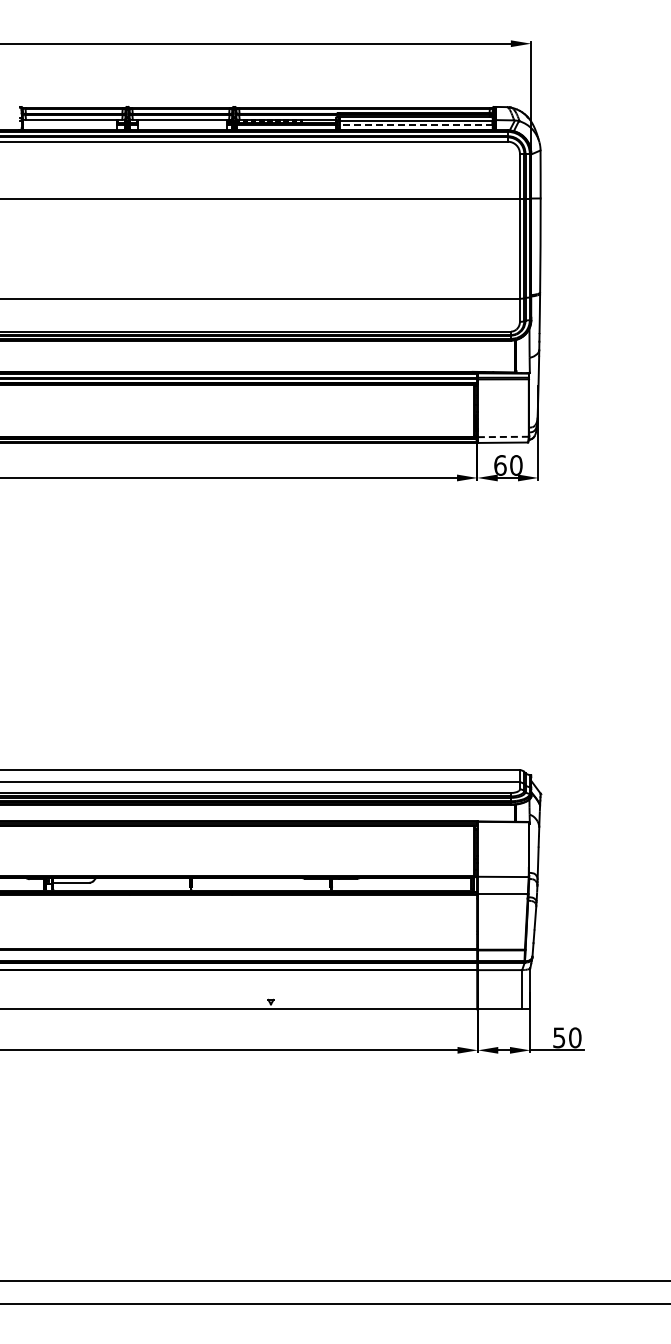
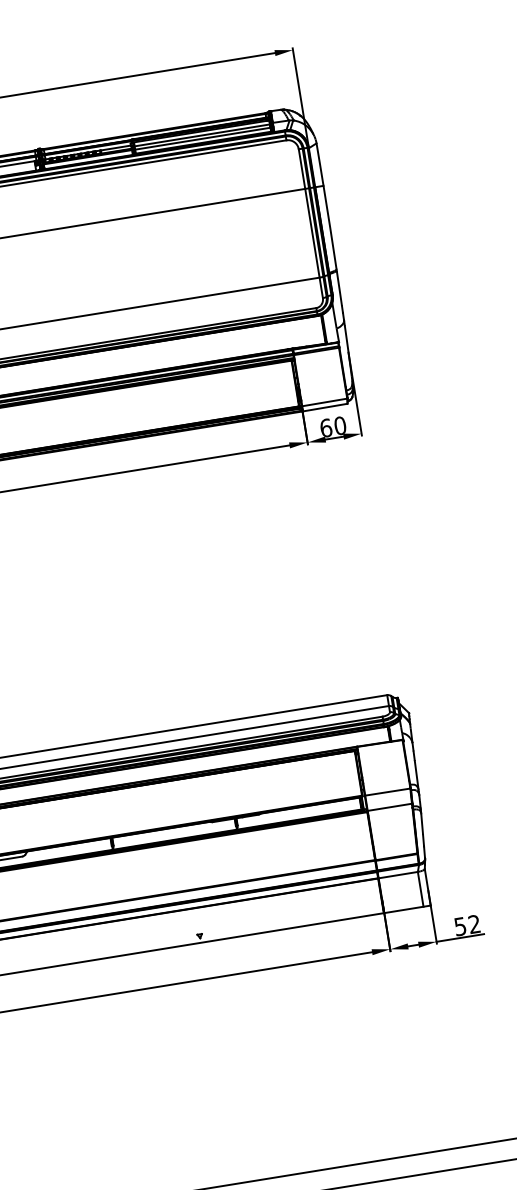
line: (415, 125) -> (202, 139), dashed -> solid
line: (503, 436) -> (324, 402), dashed -> solid
text: (575, 1037) -> (474, 923), 50 -> 52

